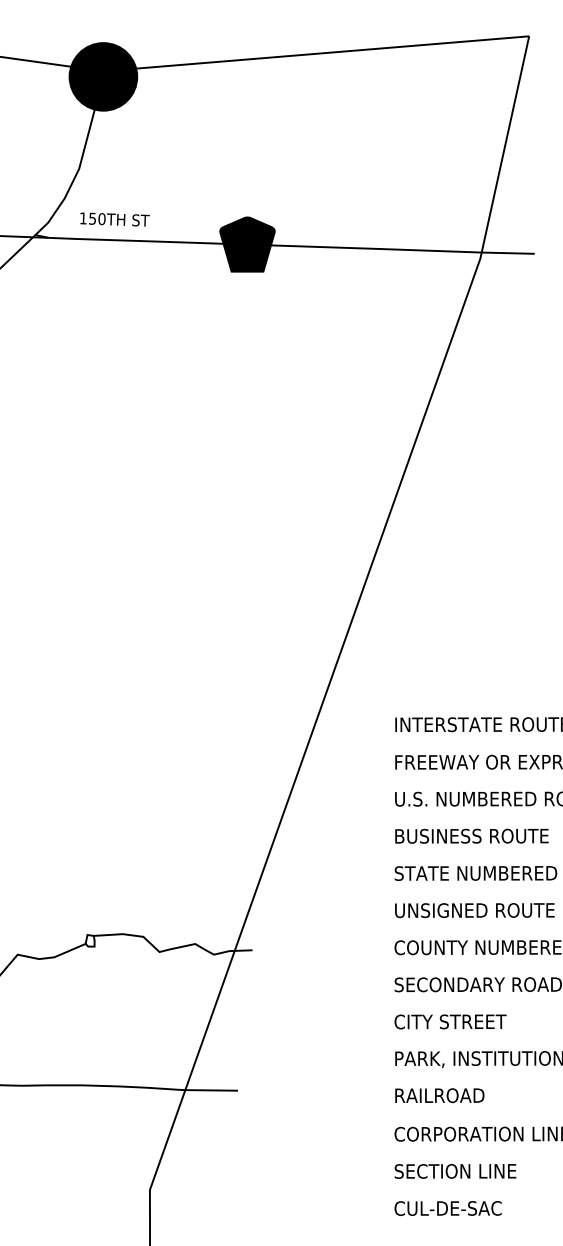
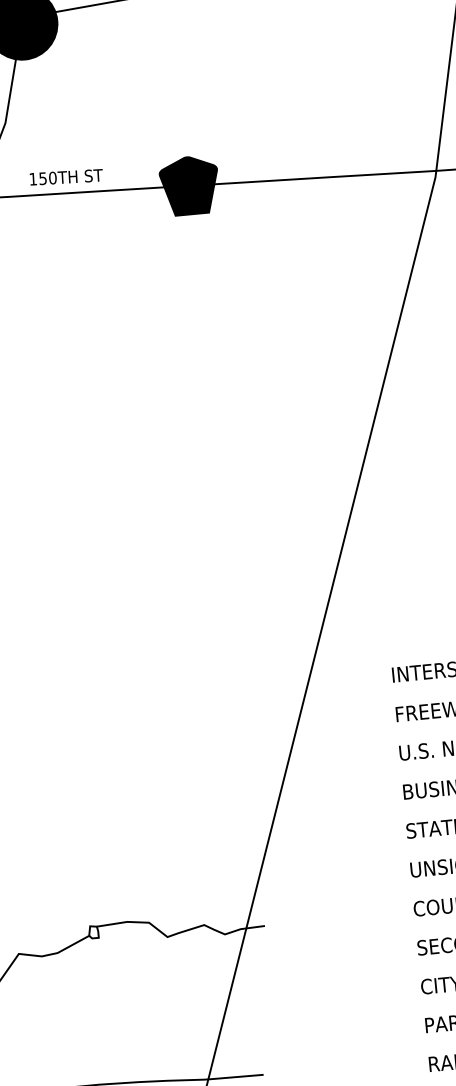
text: (114, 219) -> (66, 177), moved

